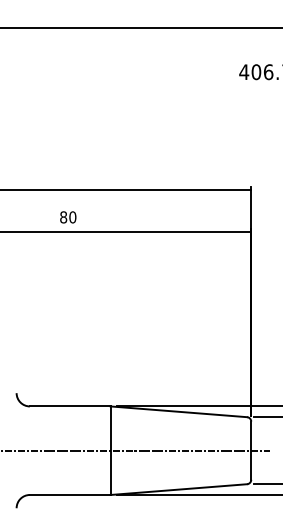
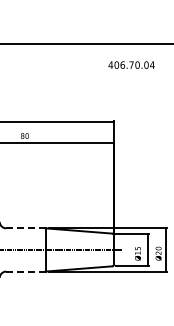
line: (69, 406) -> (25, 228), solid -> dashed
line: (69, 494) -> (25, 271), solid -> dashed

